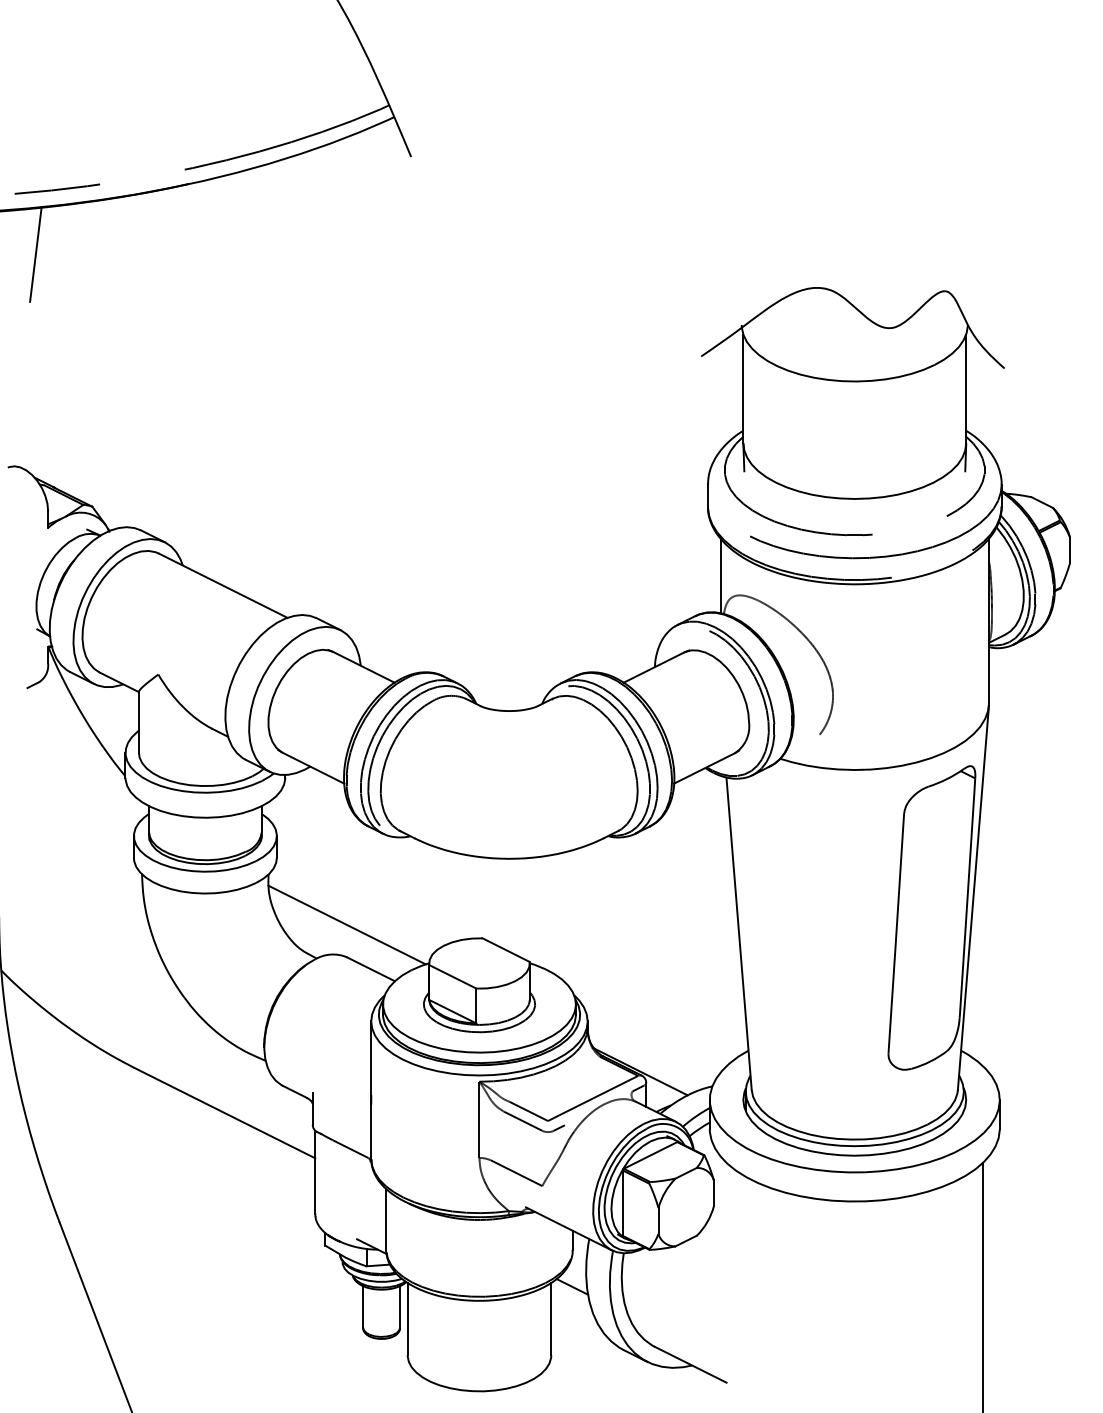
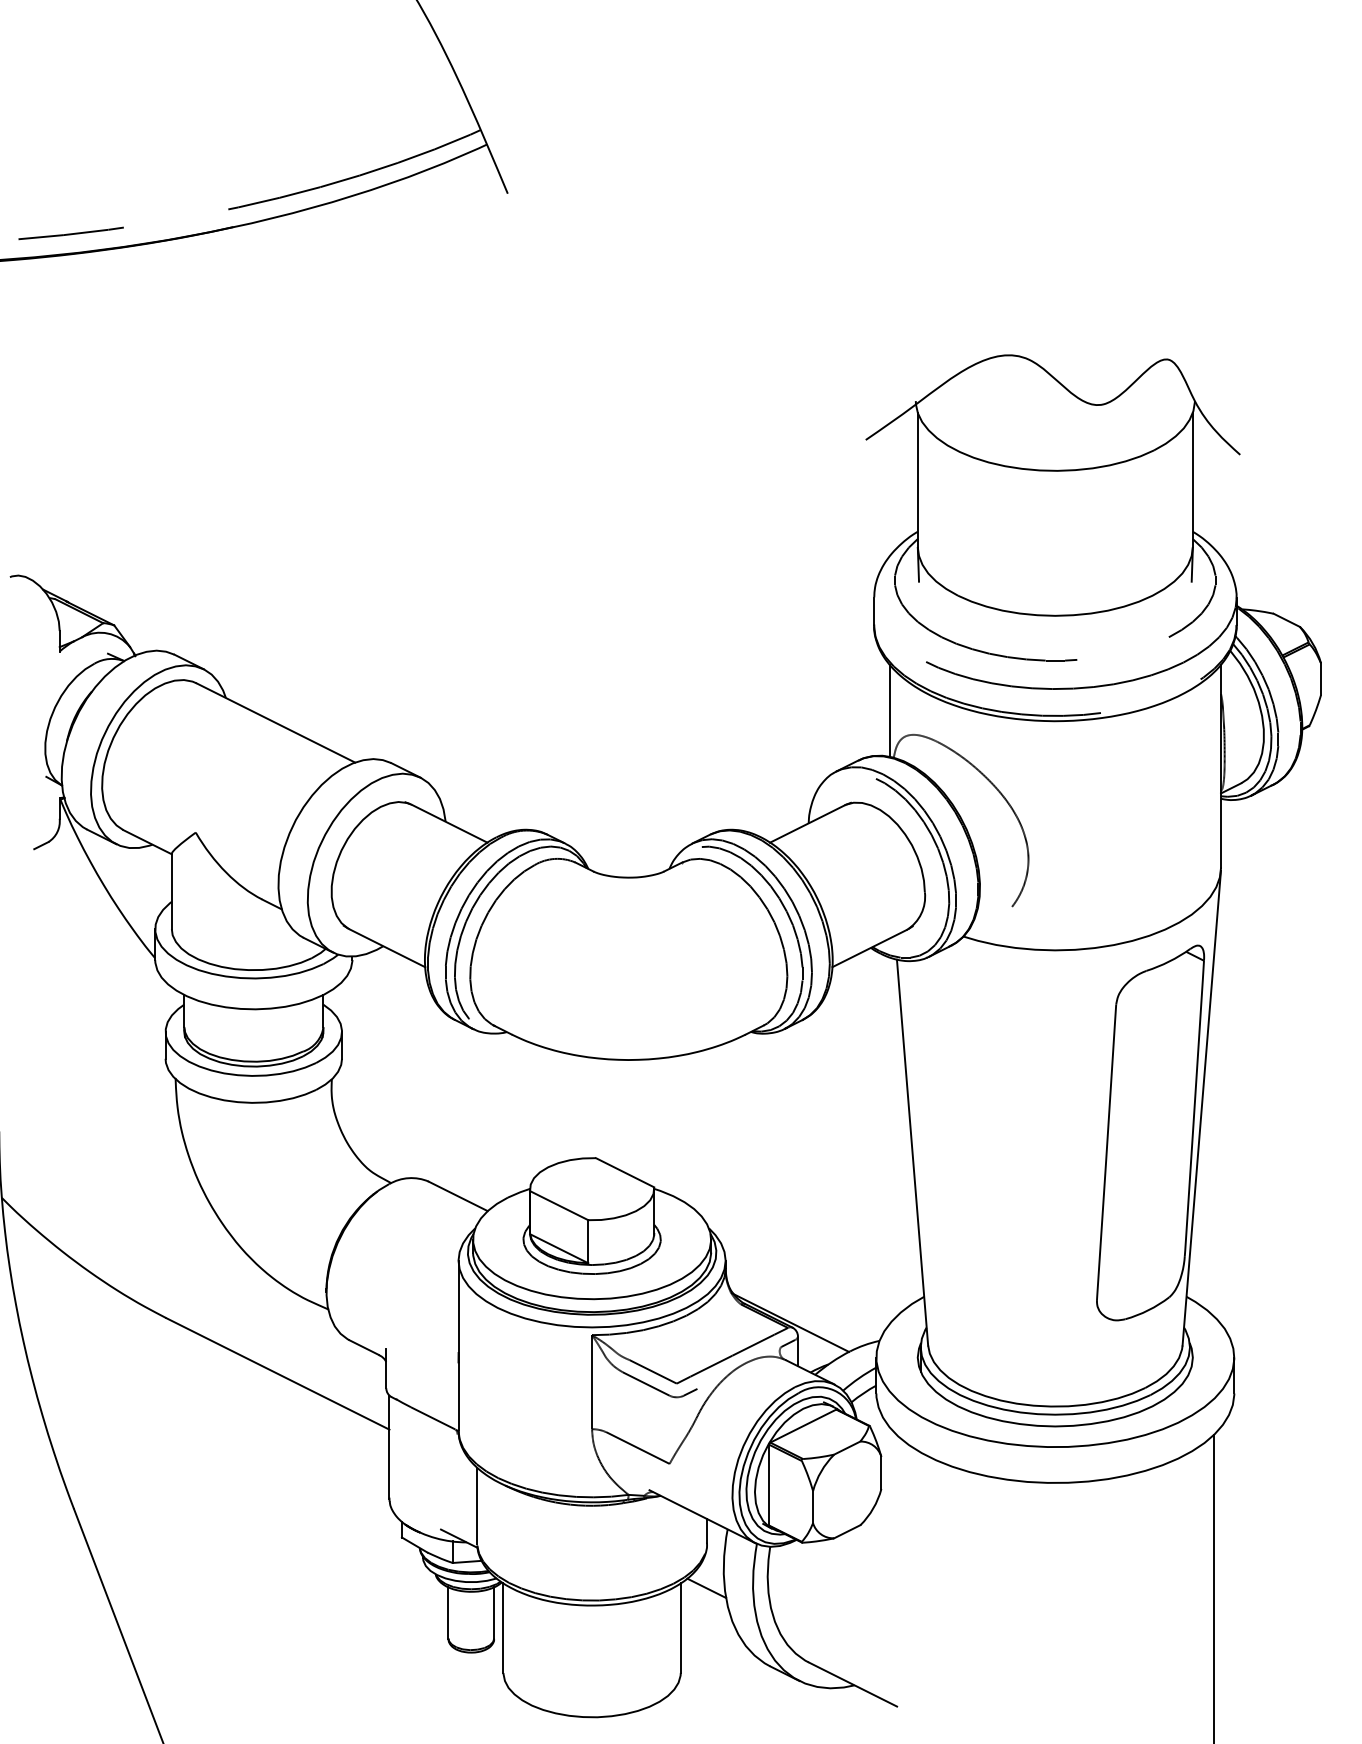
line: (35, 254) -> (44, 314), removed
line: (346, 924) -> (428, 1141), removed

